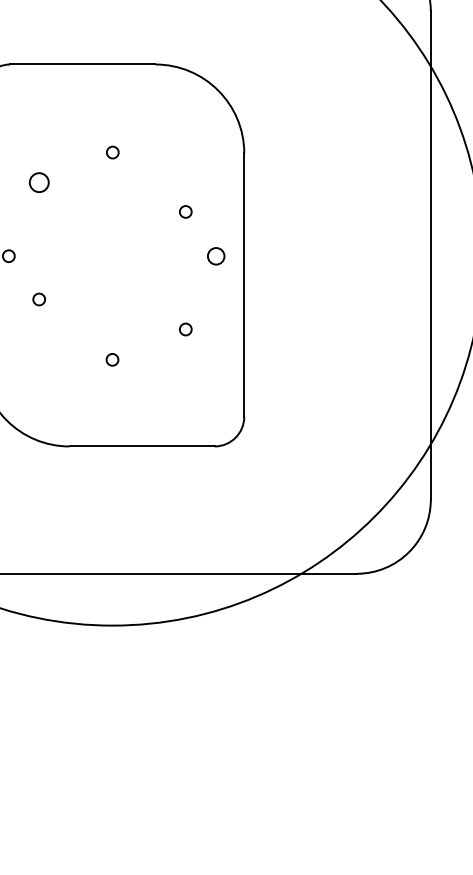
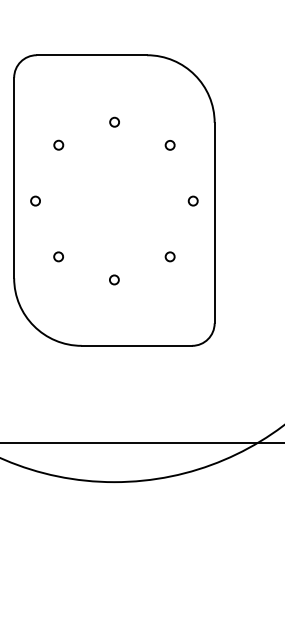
circle: (39, 182) -> (58, 145), size x0.62
circle: (185, 211) -> (169, 145), moved
circle: (215, 255) -> (192, 200), size x0.71
circle: (38, 299) -> (58, 256), moved

